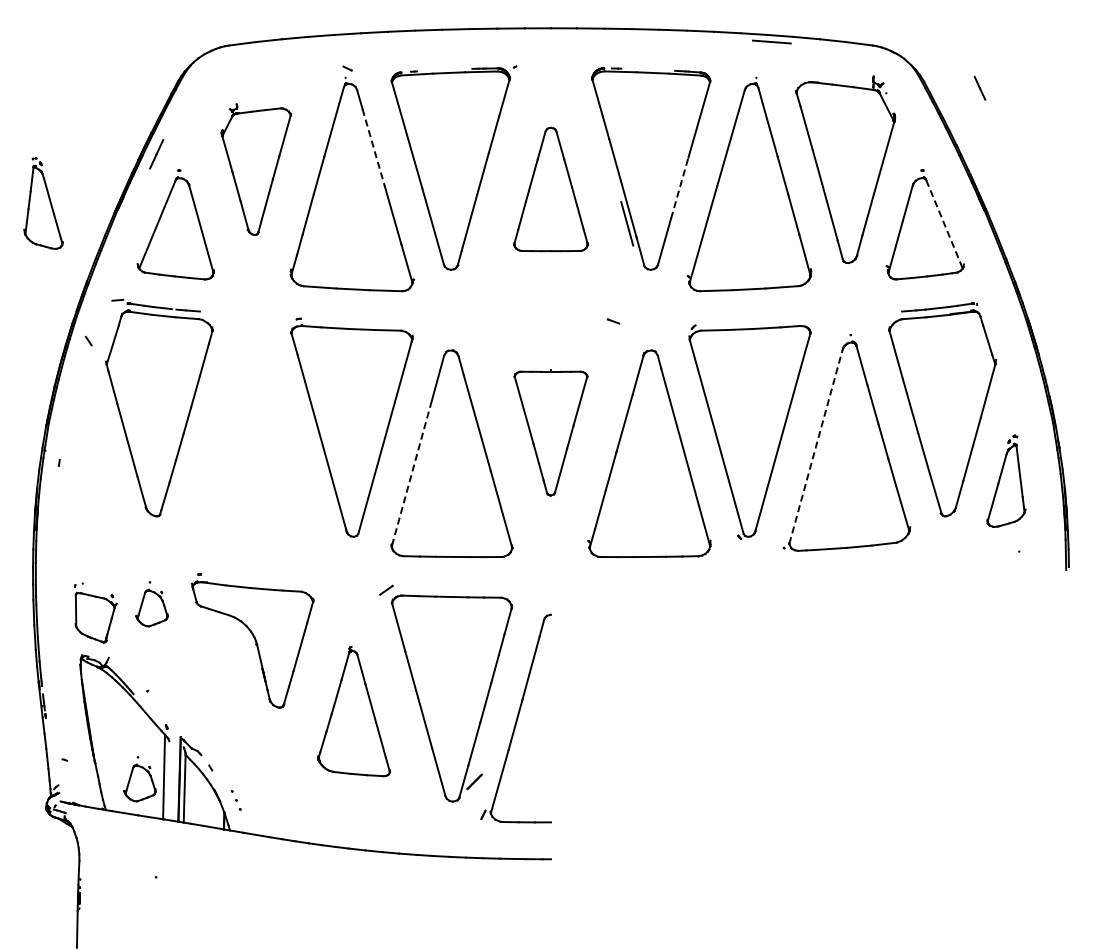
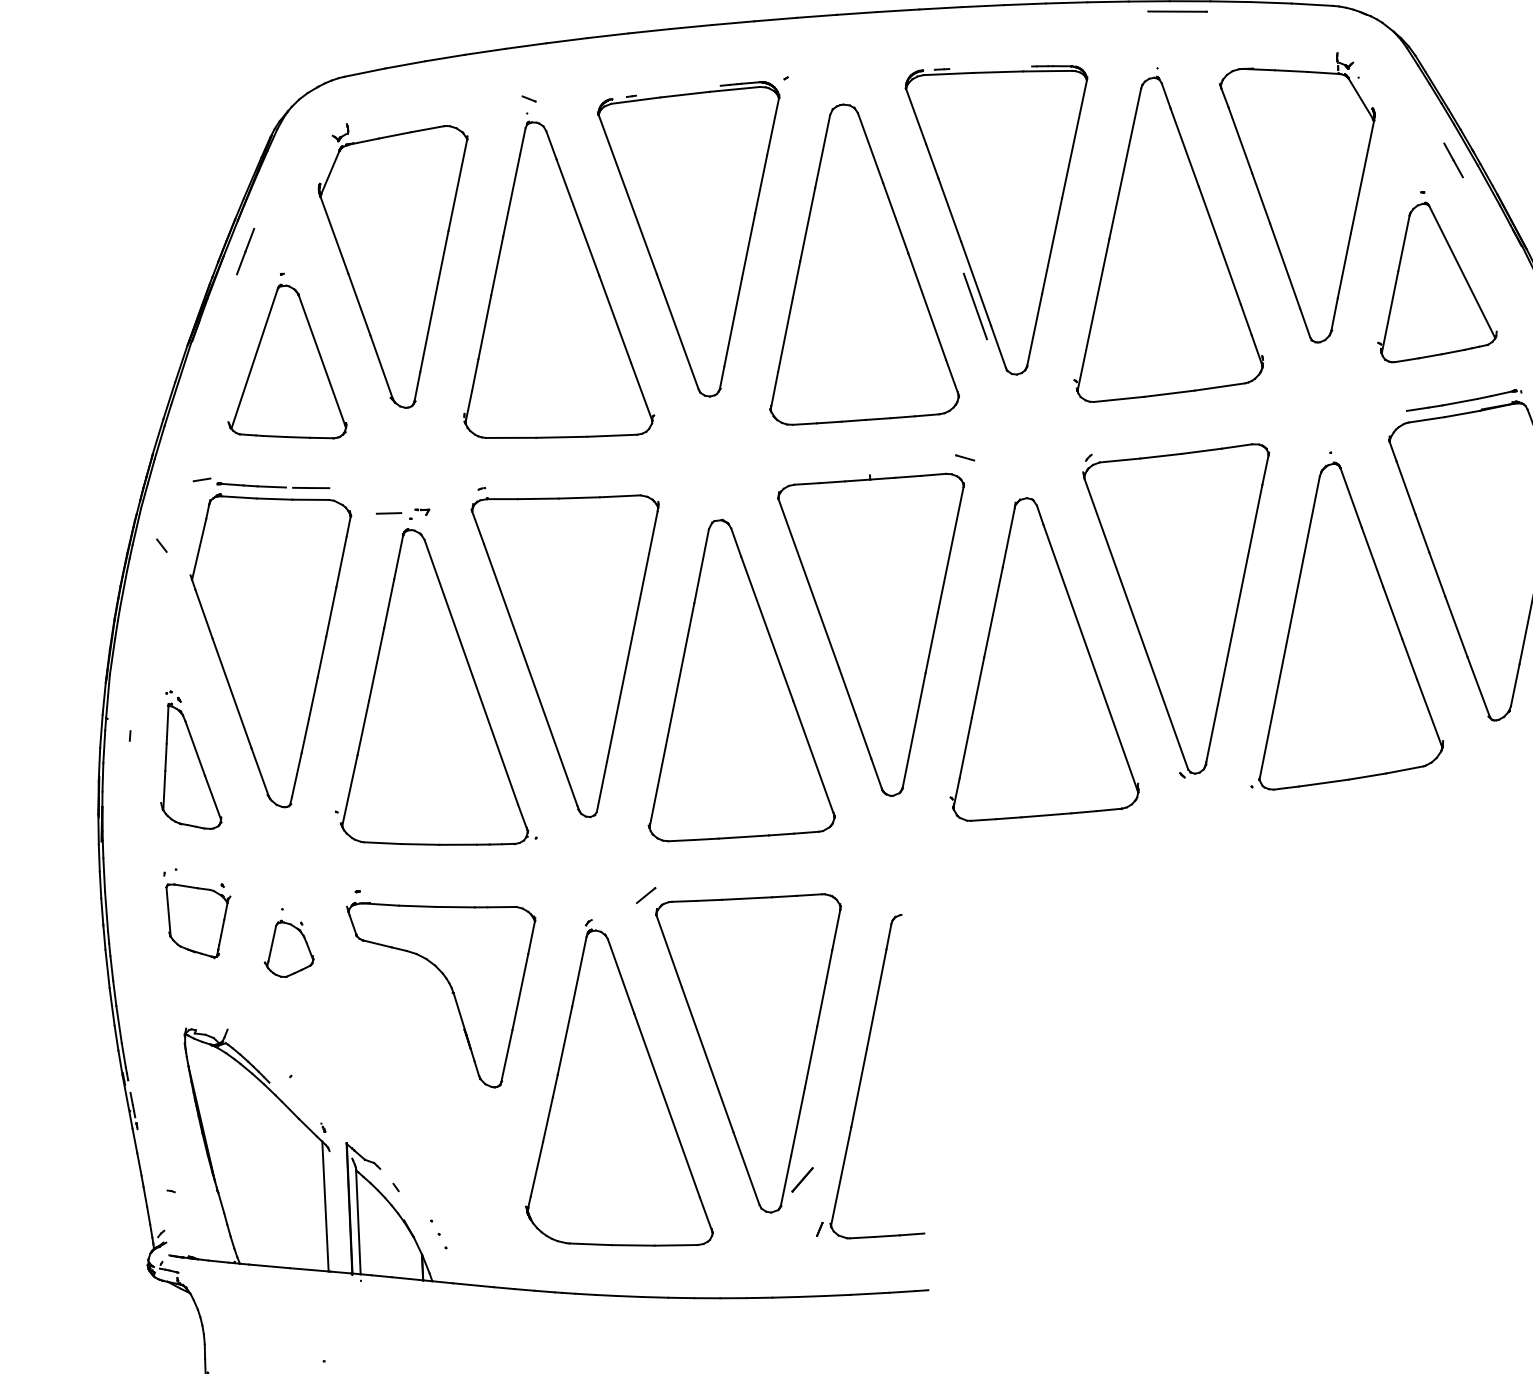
line: (979, 88) -> (1452, 160), moved
line: (373, 148) -> (577, 218), dashed -> solid
part: (256, 169) -> (400, 263), size x1.43
line: (679, 188) -> (1051, 246), dashed -> solid
part: (550, 189) -> (853, 262), size x1.67
part: (43, 202) -> (187, 758), moved
line: (944, 224) -> (1462, 272), dashed -> solid
part: (550, 432) -> (880, 635), size x1.67
part: (253, 439) -> (425, 678), added
line: (815, 446) -> (1288, 627), dashed -> solid
line: (411, 474) -> (671, 714), dashed -> solid
part: (95, 612) -> (198, 912), moved
part: (353, 711) -> (608, 1085), size x1.67
part: (139, 779) -> (288, 1213), removed

